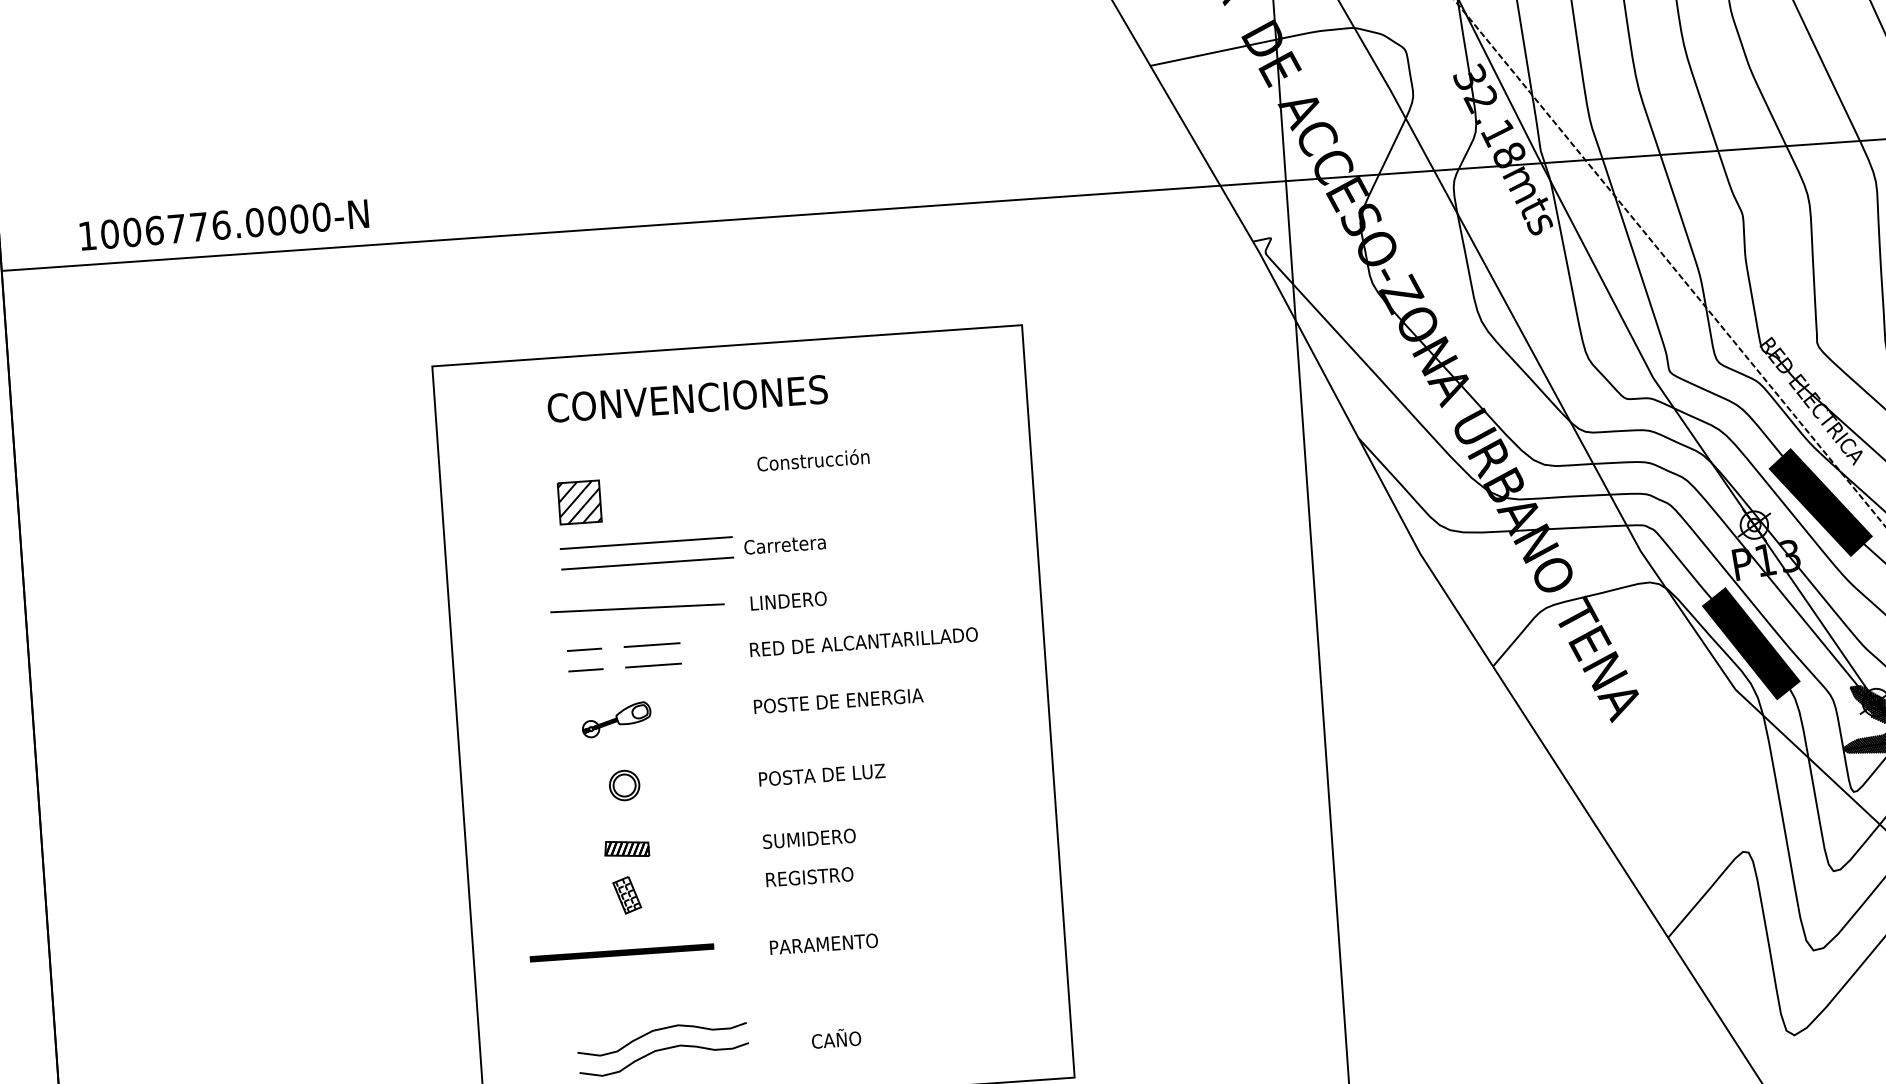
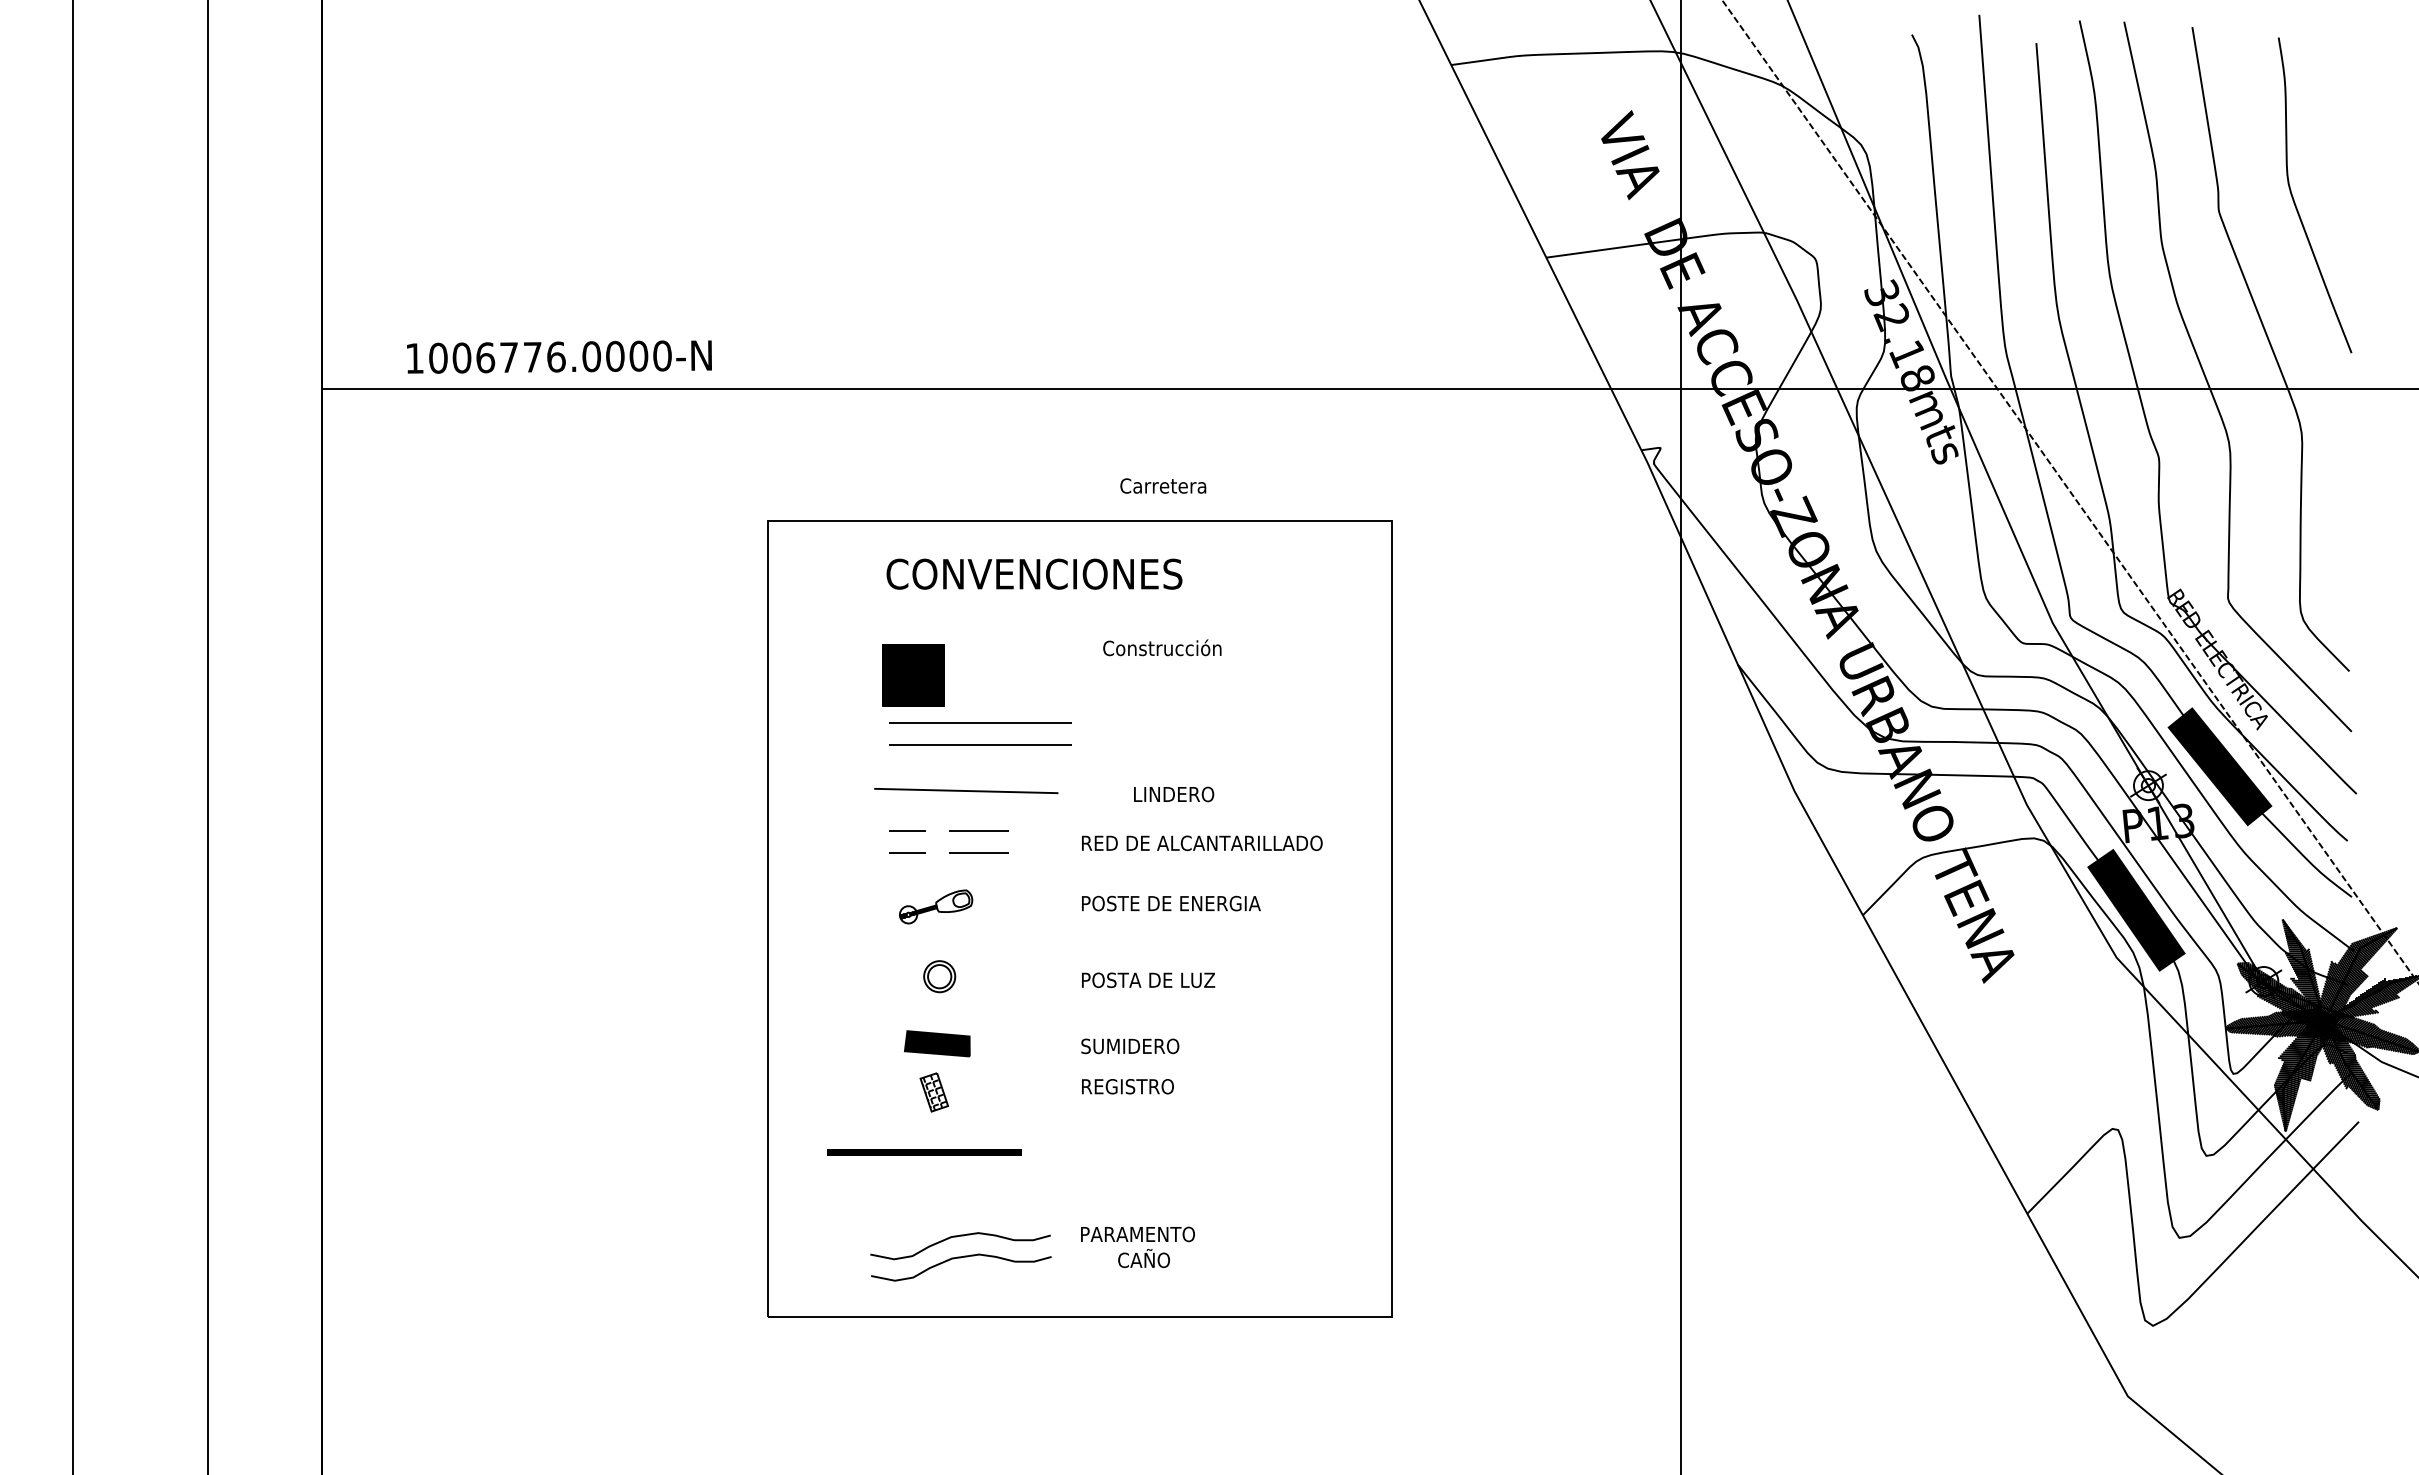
part: (579, 502) -> (913, 675), size x1.4
text: (785, 544) -> (1163, 485), moved
text: (789, 601) -> (1174, 794), moved
part: (626, 848) -> (937, 1043), size x1.4
text: (823, 944) -> (1137, 1234), moved

